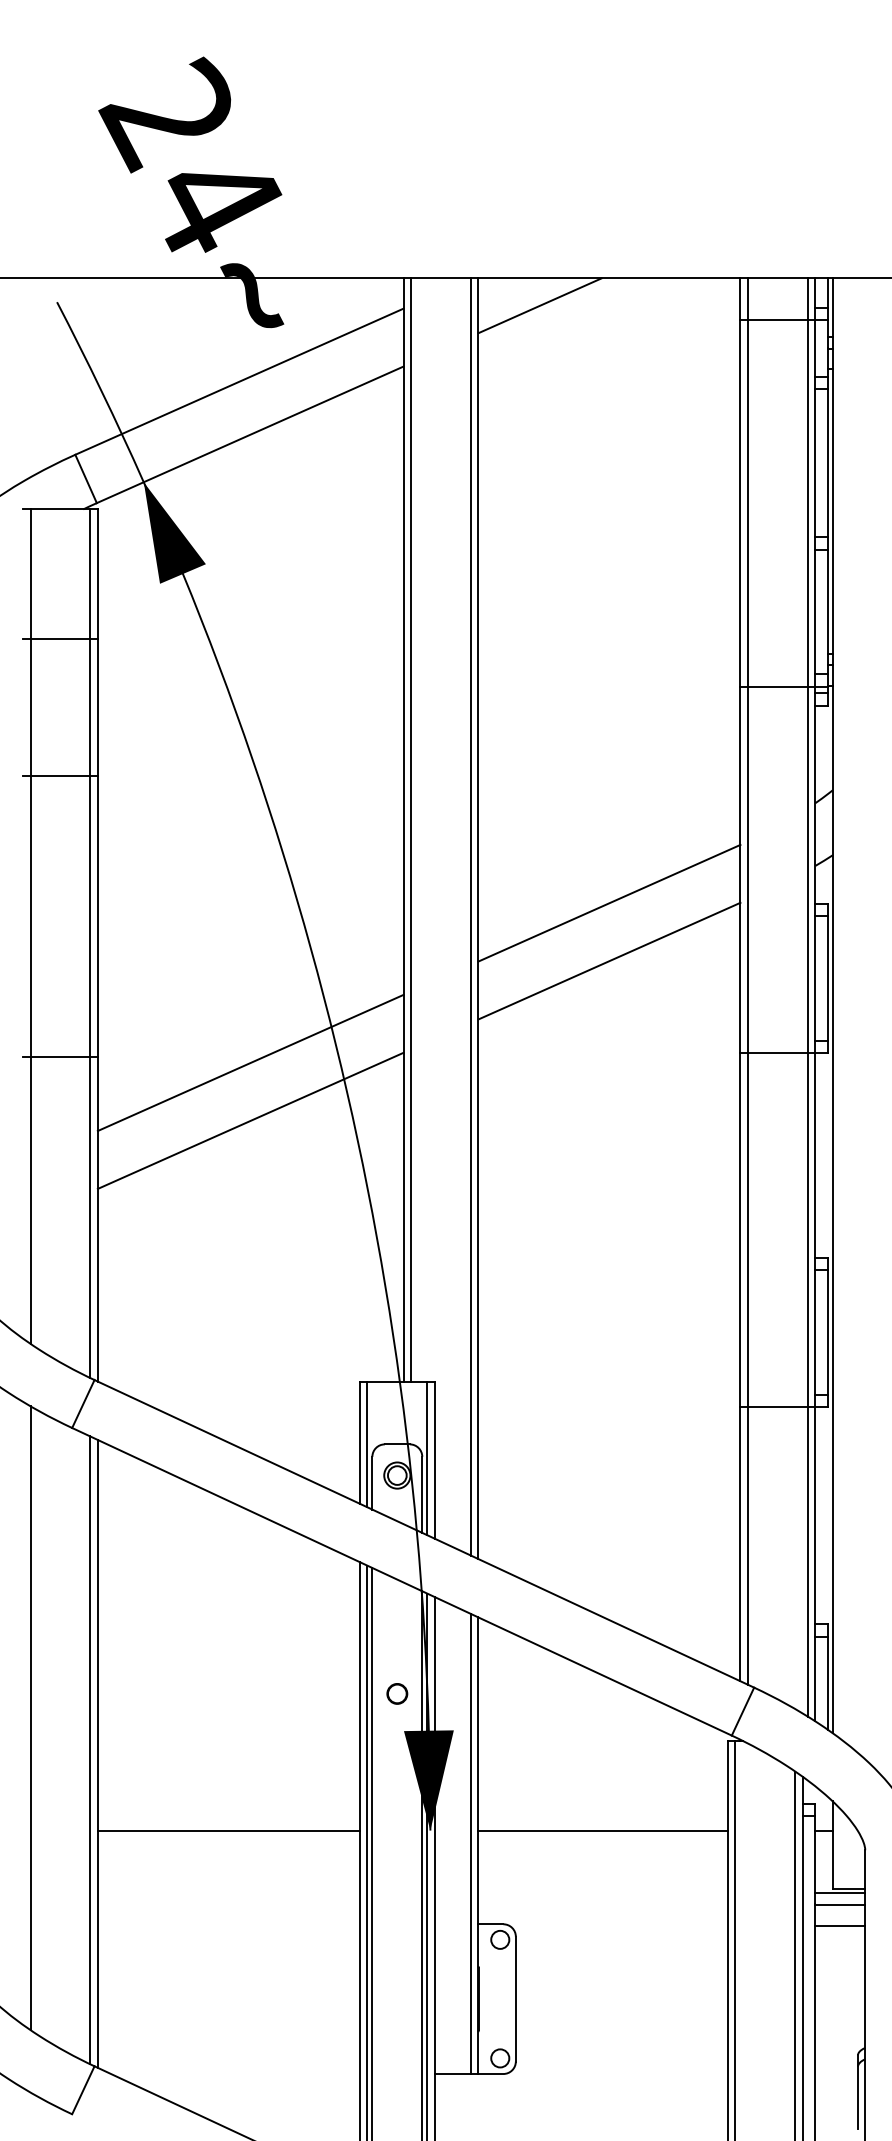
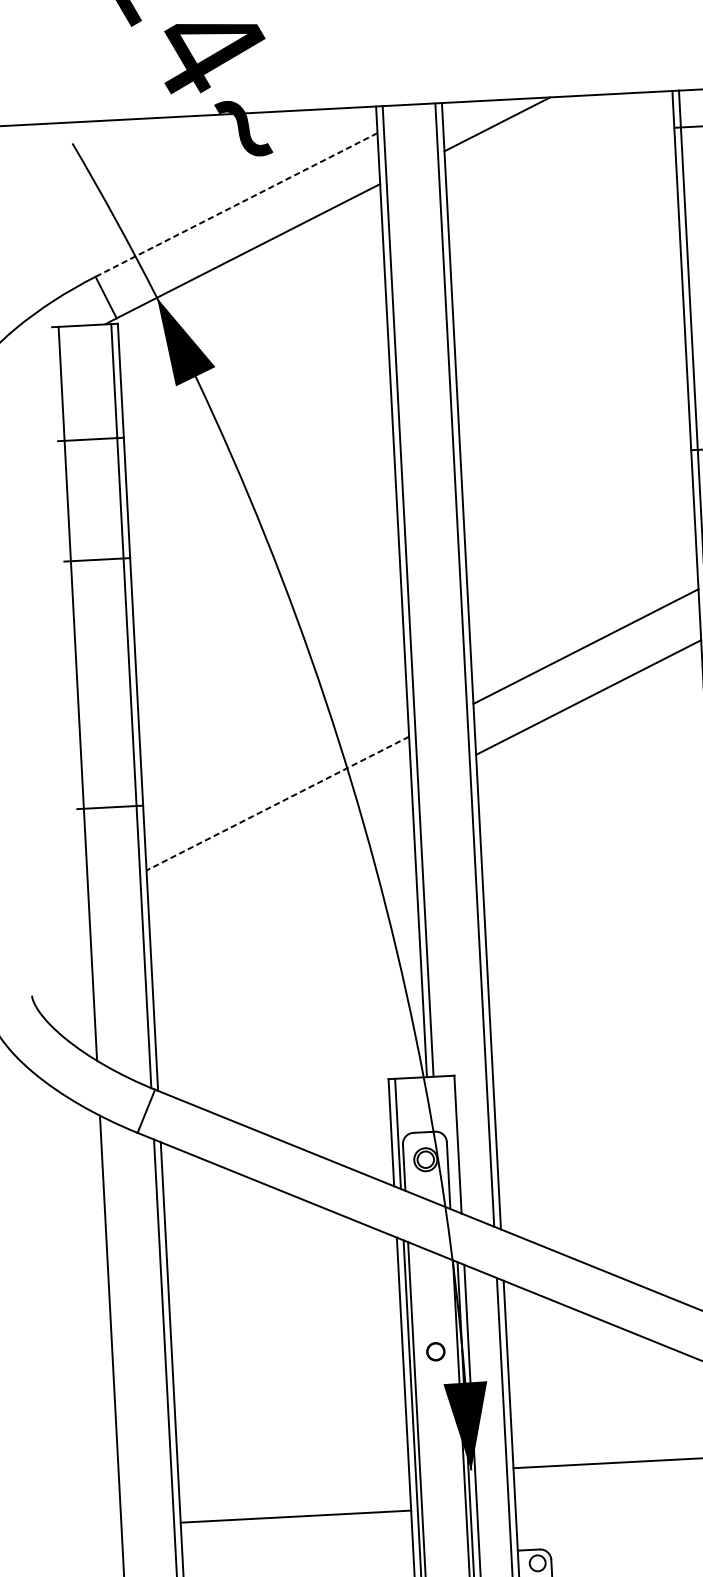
line: (239, 381) -> (236, 204), solid -> dashed
line: (250, 1063) -> (277, 804), solid -> dashed
line: (250, 1120) -> (280, 854), removed
line: (427, 1458) -> (451, 1143), removed
line: (228, 1830) -> (295, 1516), moved

